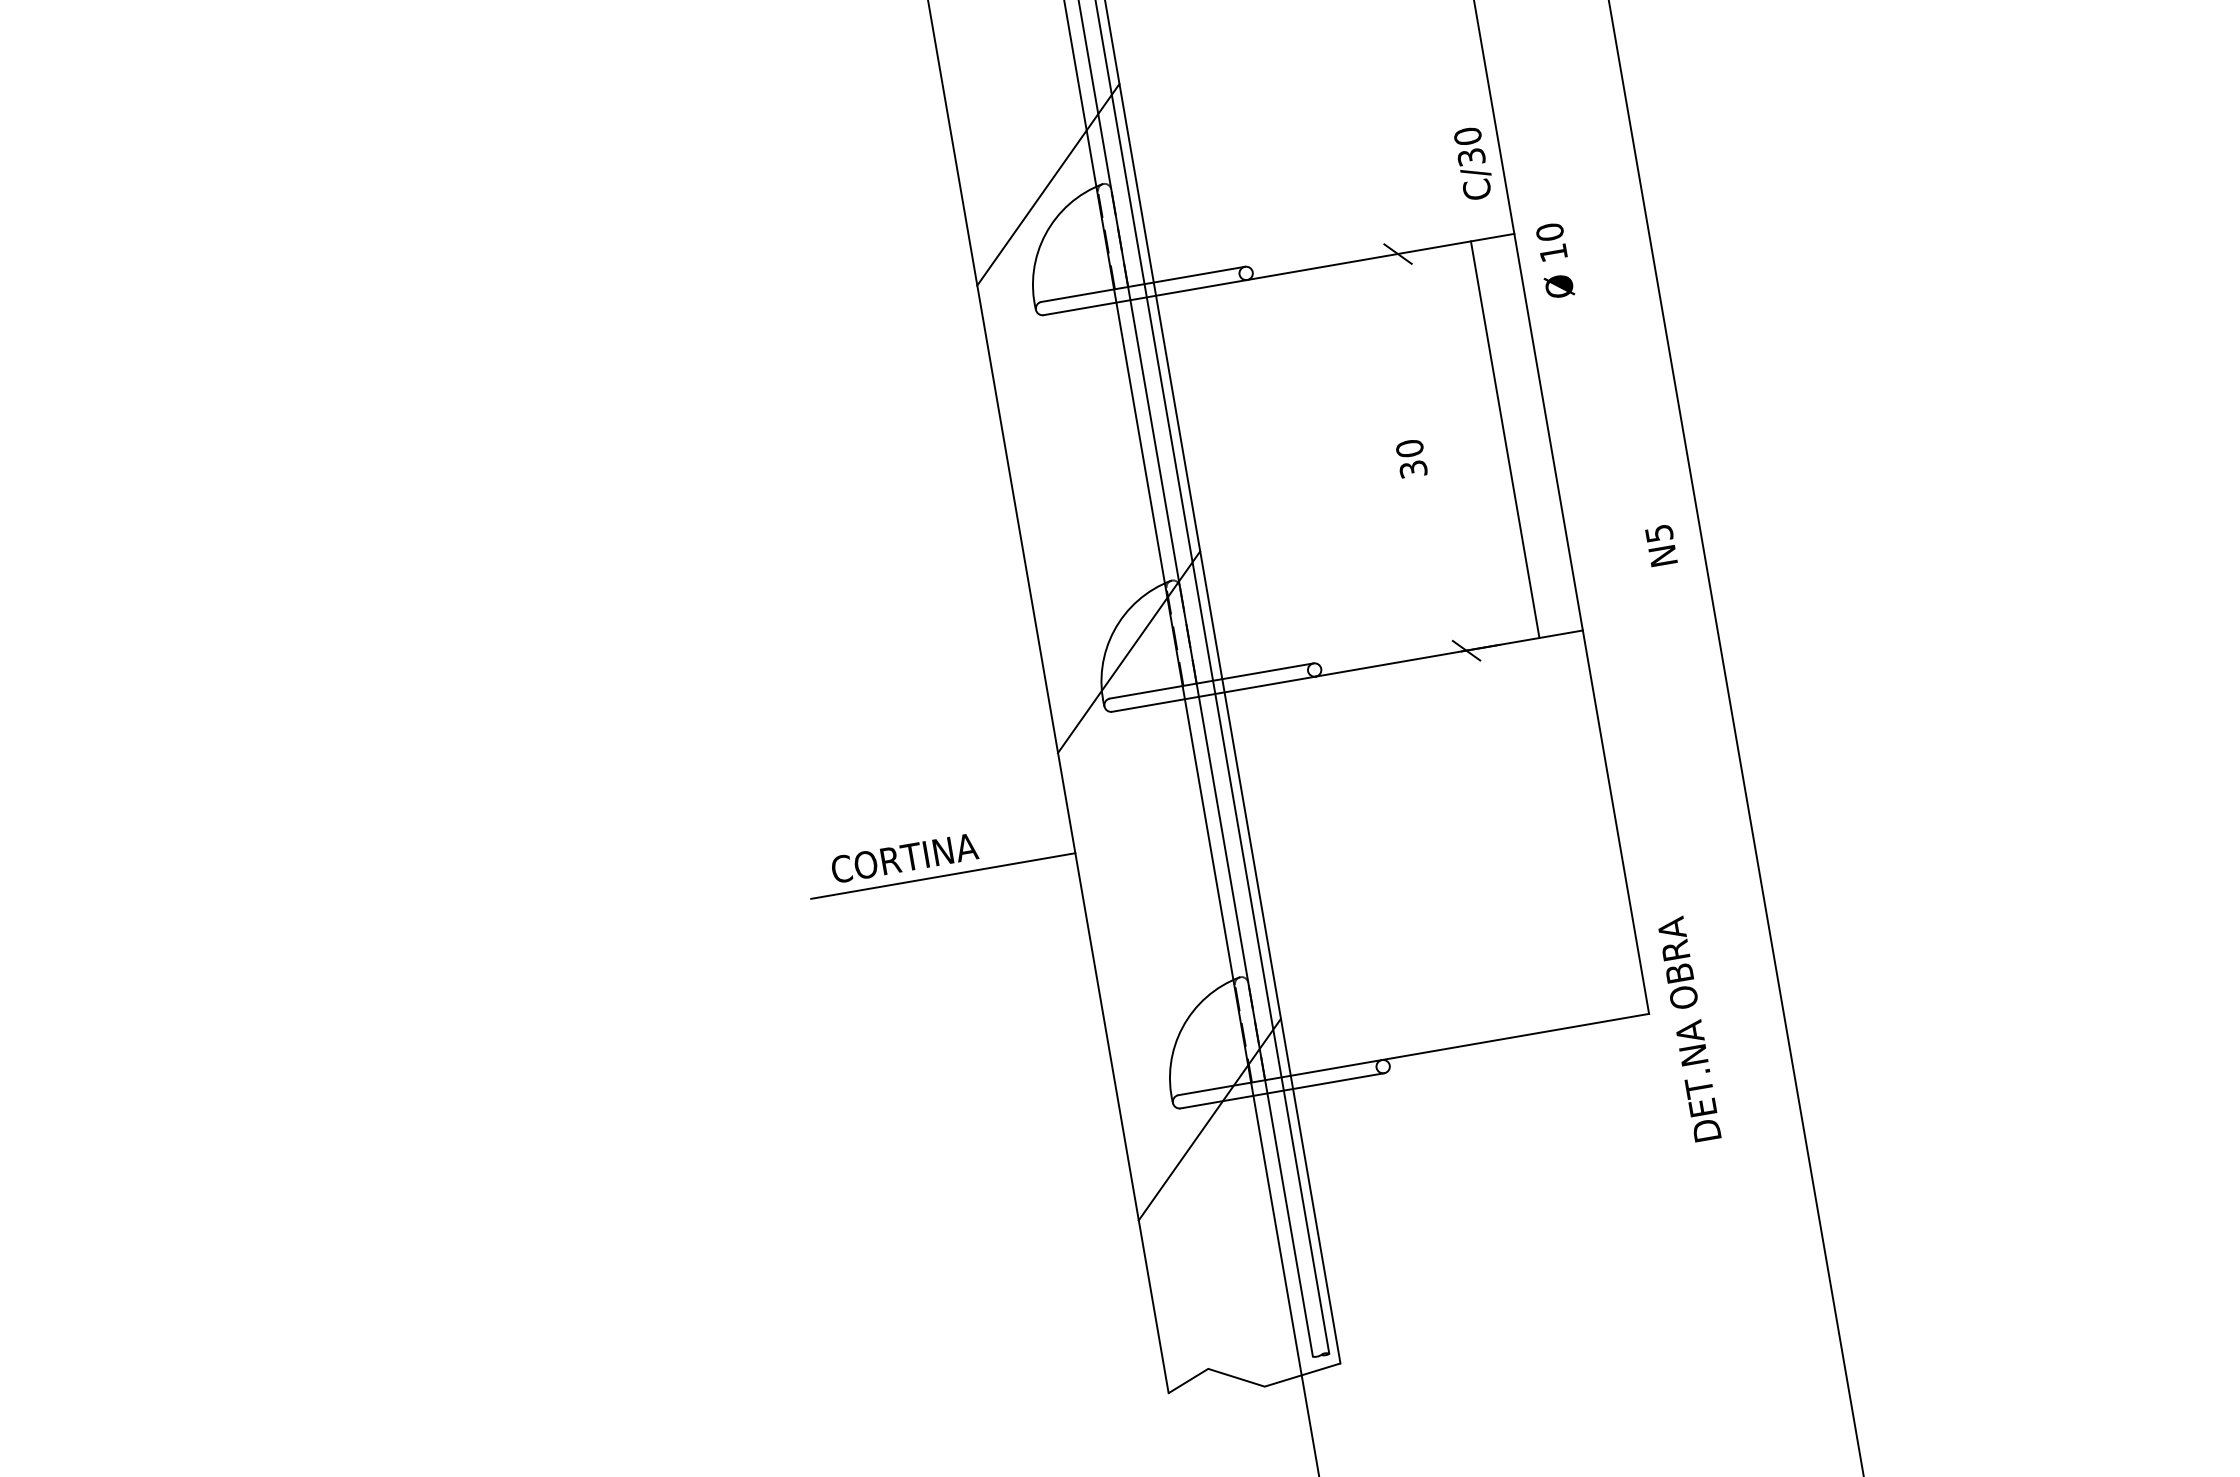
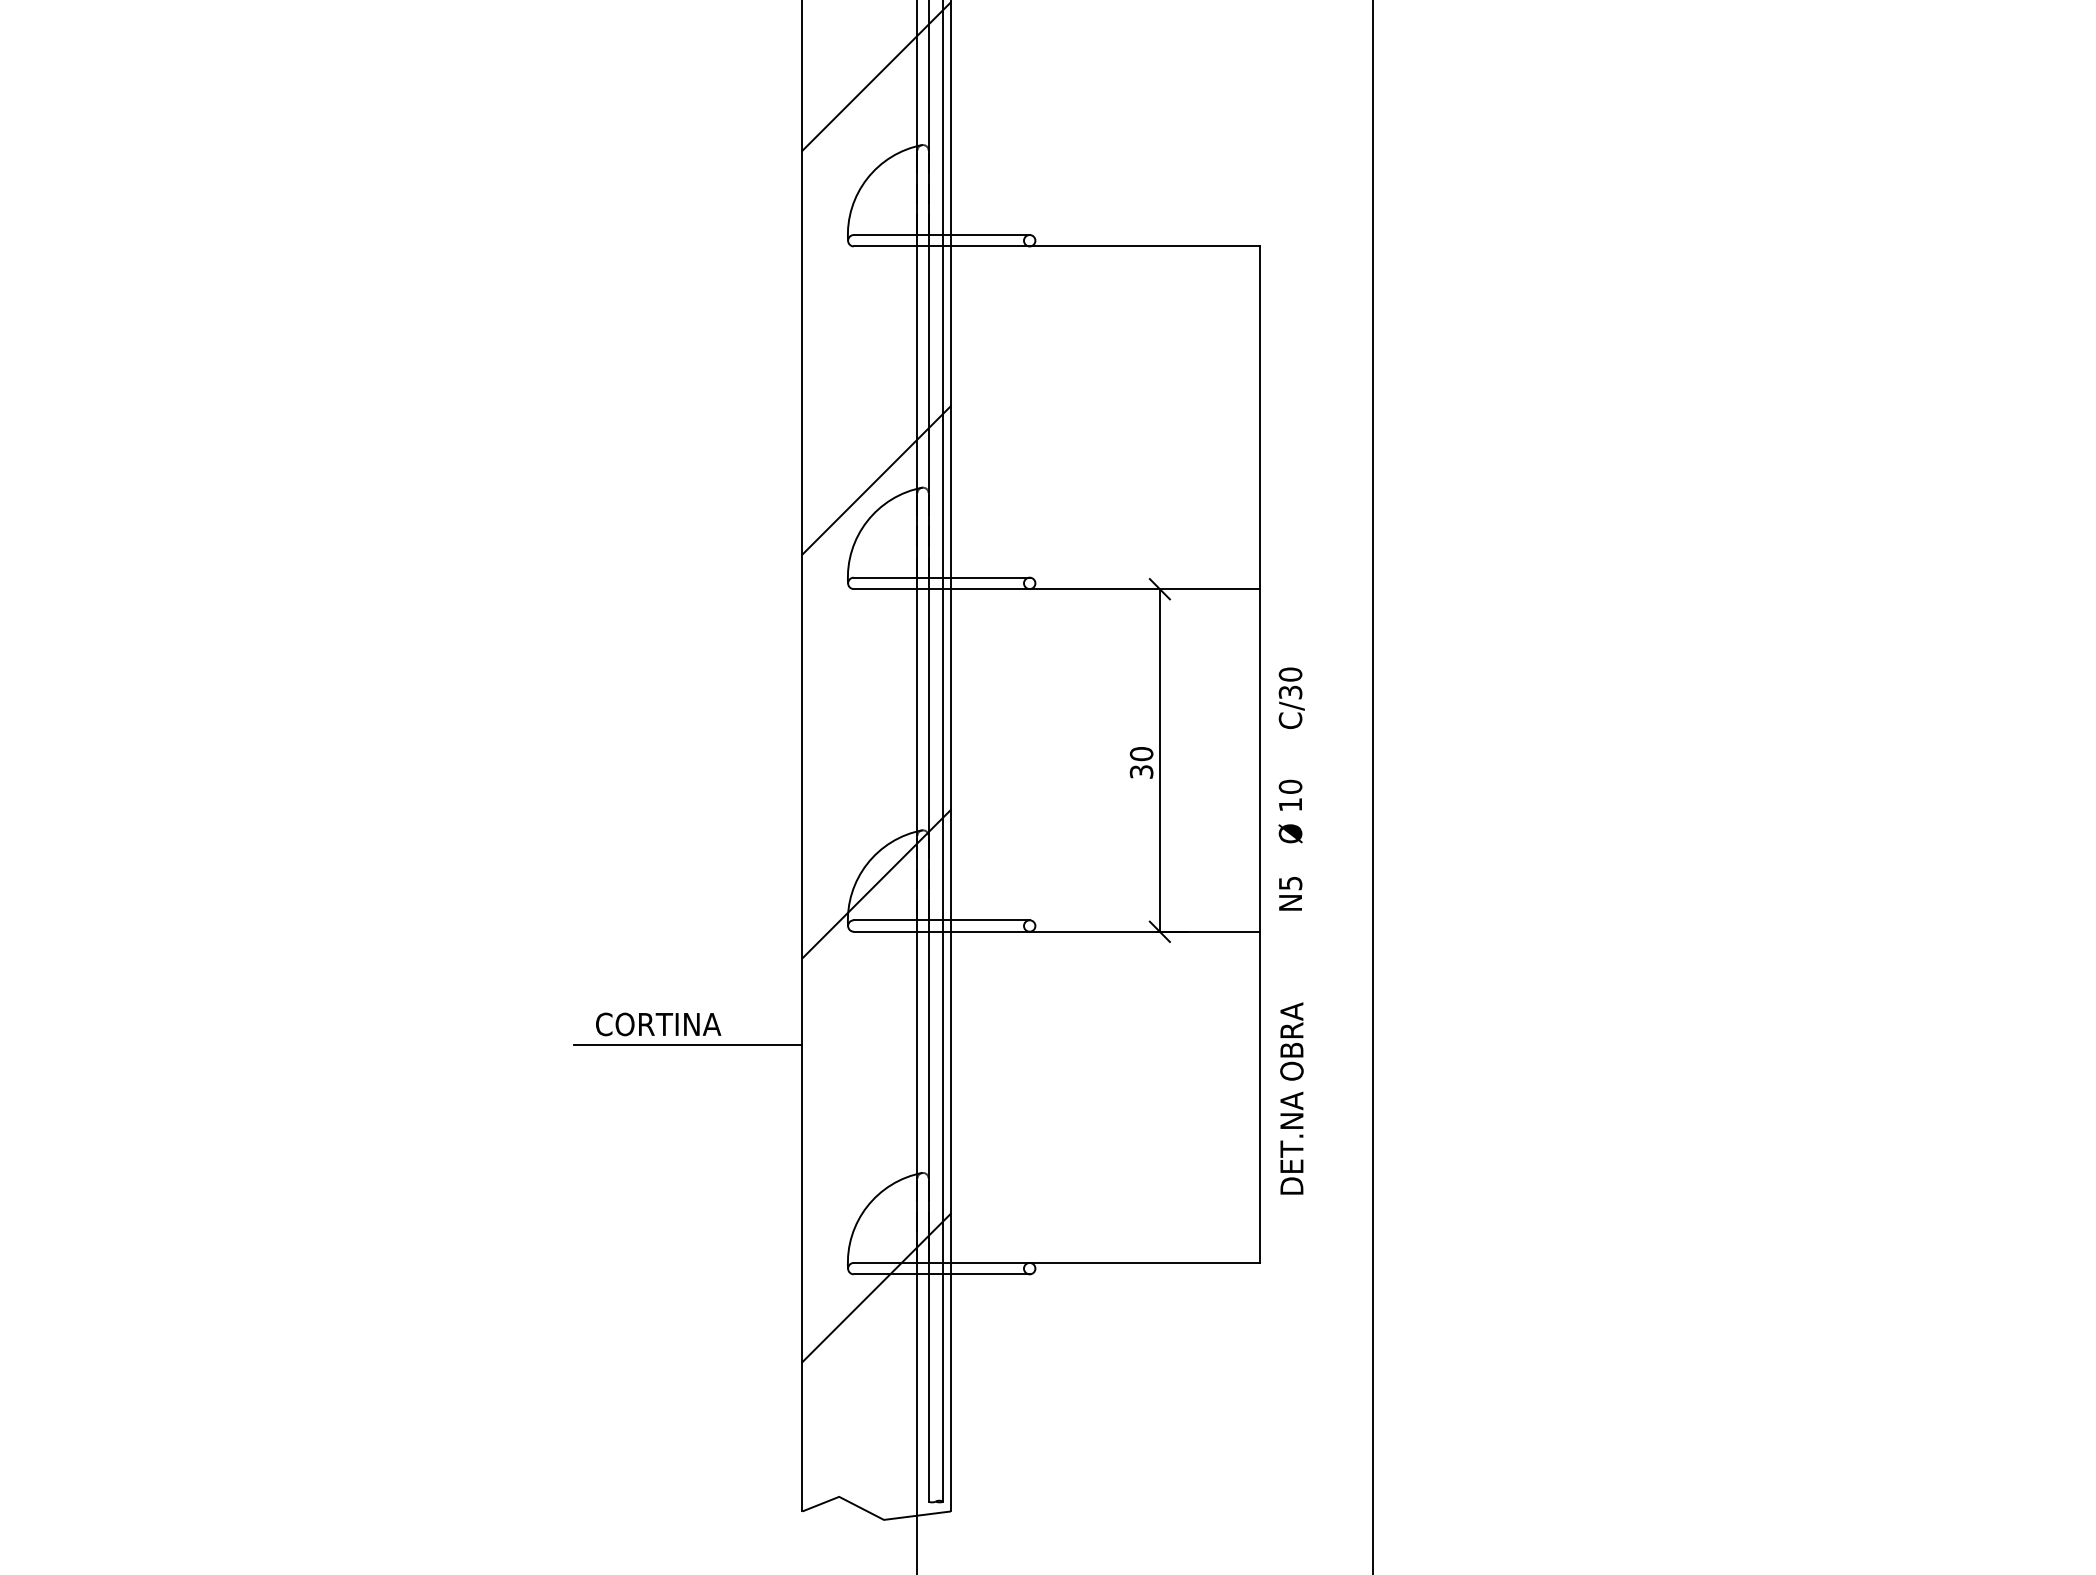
text: (1473, 162) -> (1291, 697), moved
text: (1554, 260) -> (1290, 811), moved
line: (1504, 439) -> (1159, 760), moved
text: (1661, 545) -> (1290, 893), moved
text: (1688, 1029) -> (1291, 1098), moved

